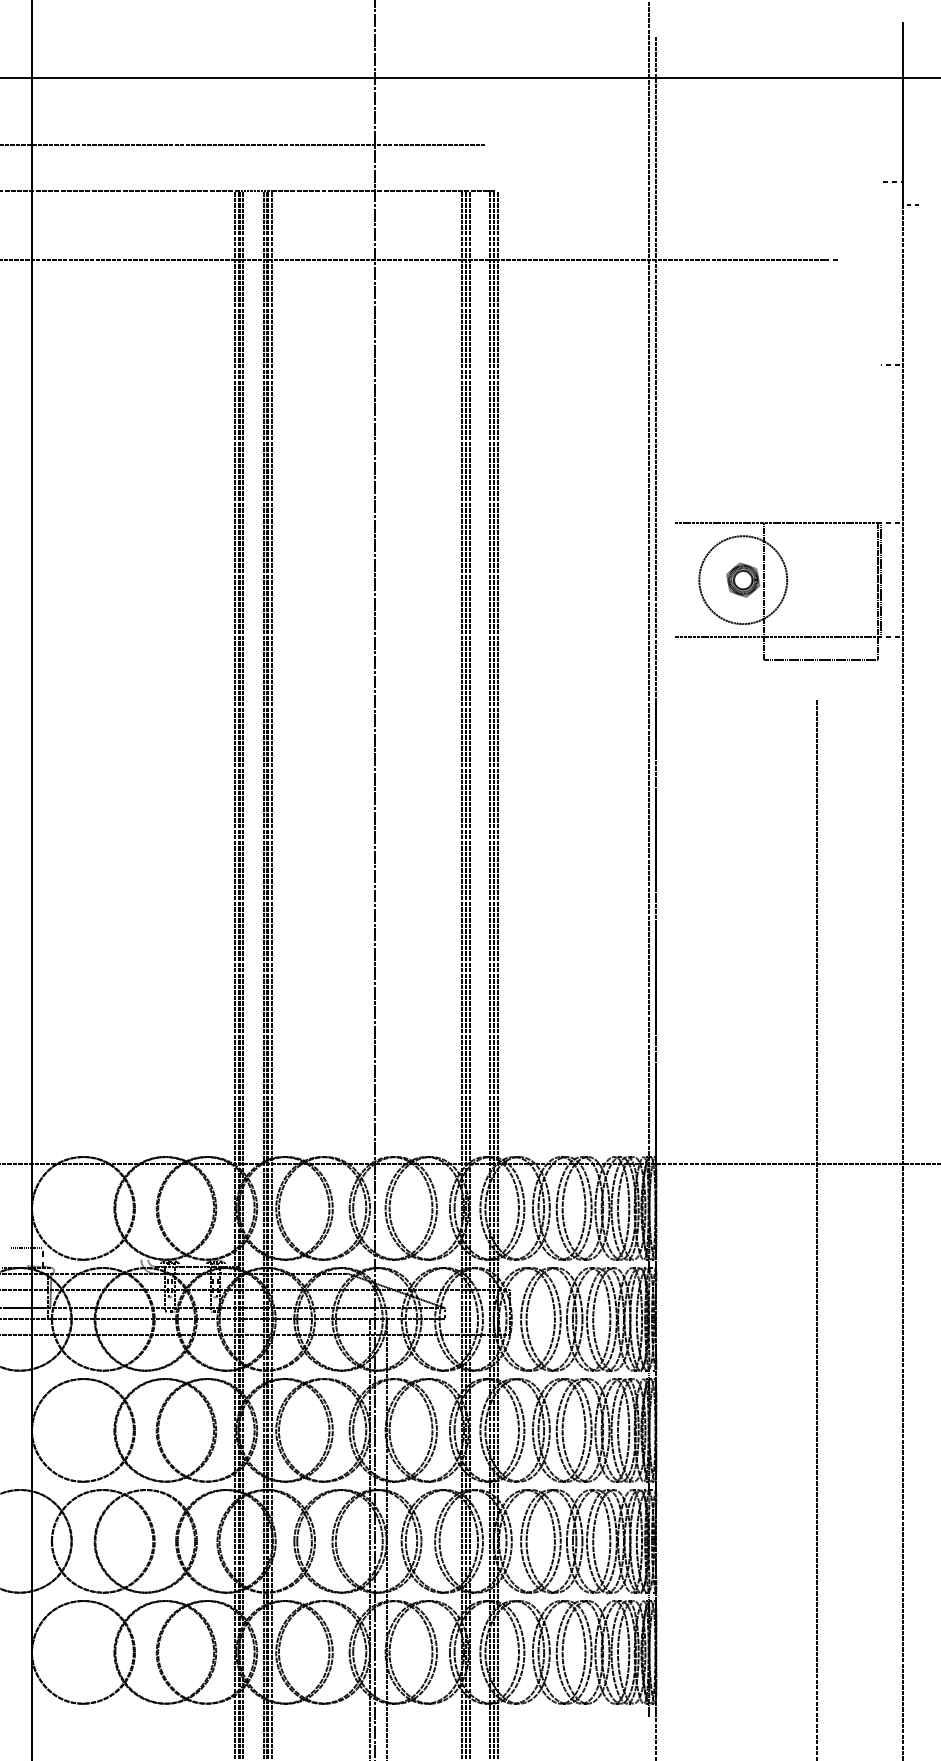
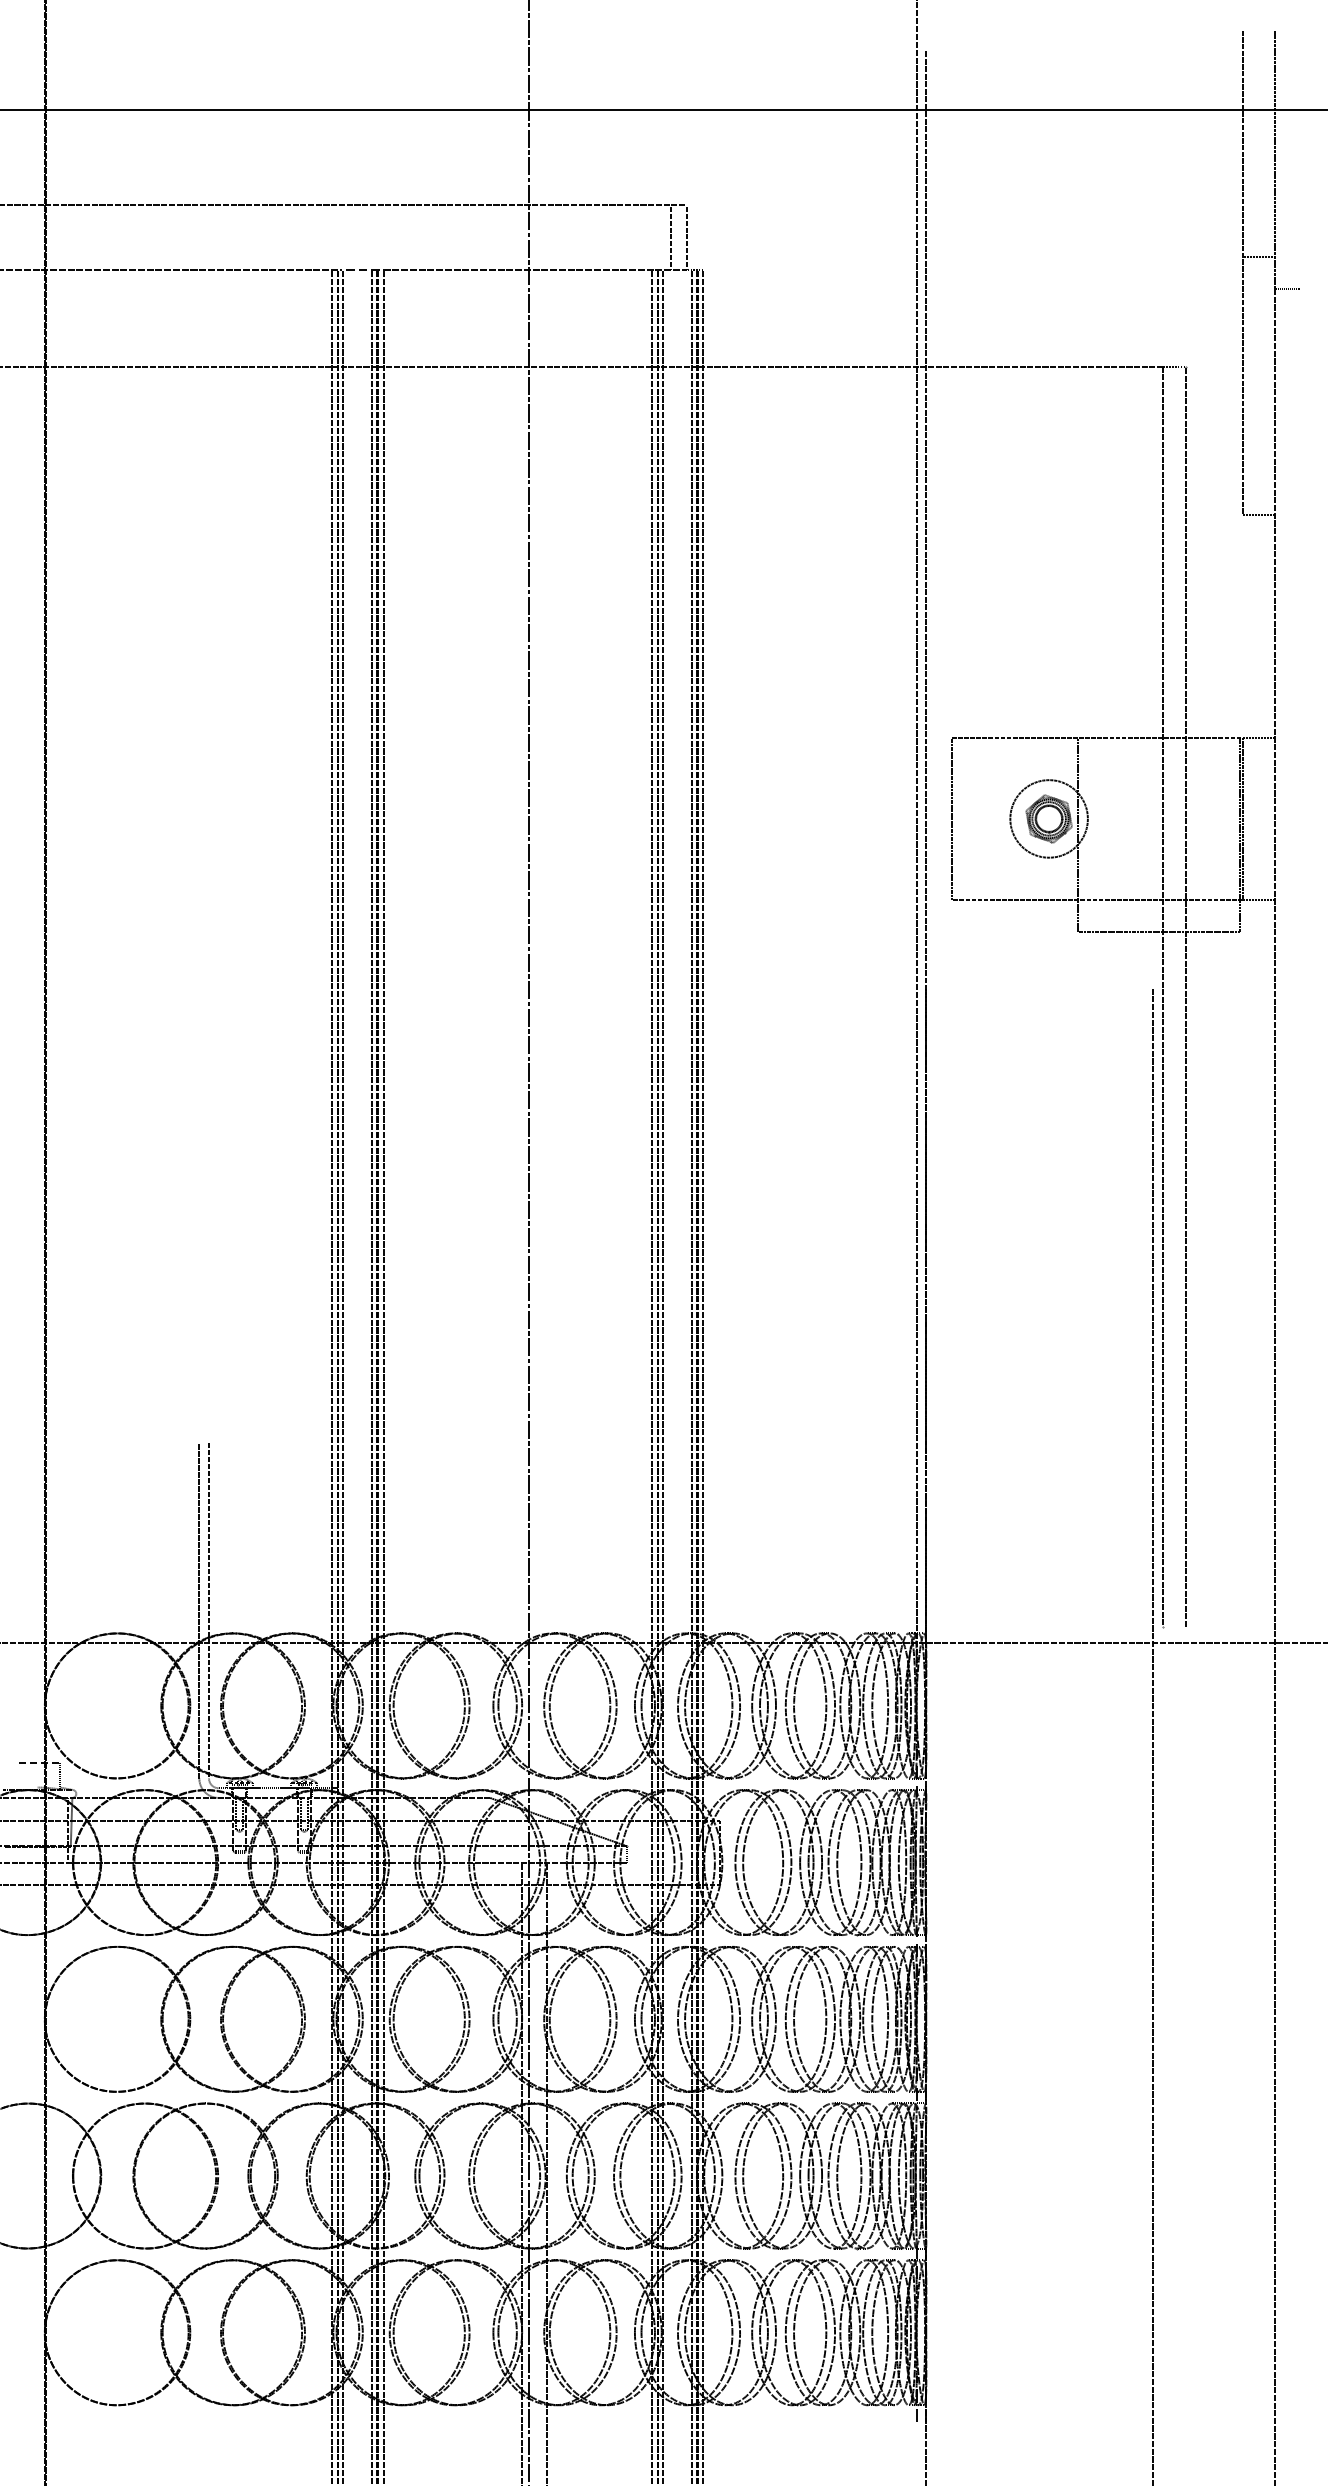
line: (475, 168) -> (671, 237), added
line: (487, 168) -> (687, 237), added
line: (880, 193) -> (1242, 272), added
line: (674, 579) -> (952, 818), added
circle: (742, 579) -> (1048, 818), size x0.62
line: (823, 705) -> (1162, 996), added
line: (839, 705) -> (1185, 996), added
line: (141, 1140) -> (199, 1610), added
line: (148, 1140) -> (209, 1610), added

